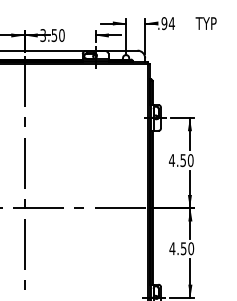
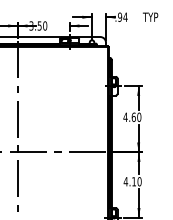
text: (182, 159) -> (133, 116), 4.50 -> 4.60
text: (184, 248) -> (134, 181), 4.50 -> 4.10

